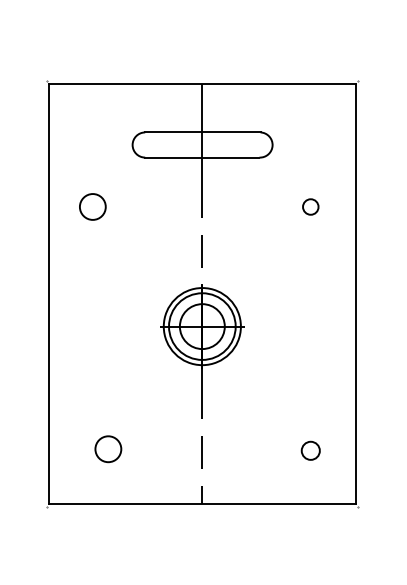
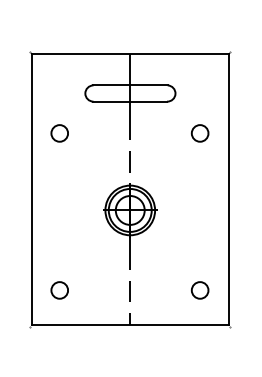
circle: (309, 207) -> (199, 133), size x1.67
circle: (107, 449) -> (59, 290), moved
circle: (309, 450) -> (199, 290), size x1.43

